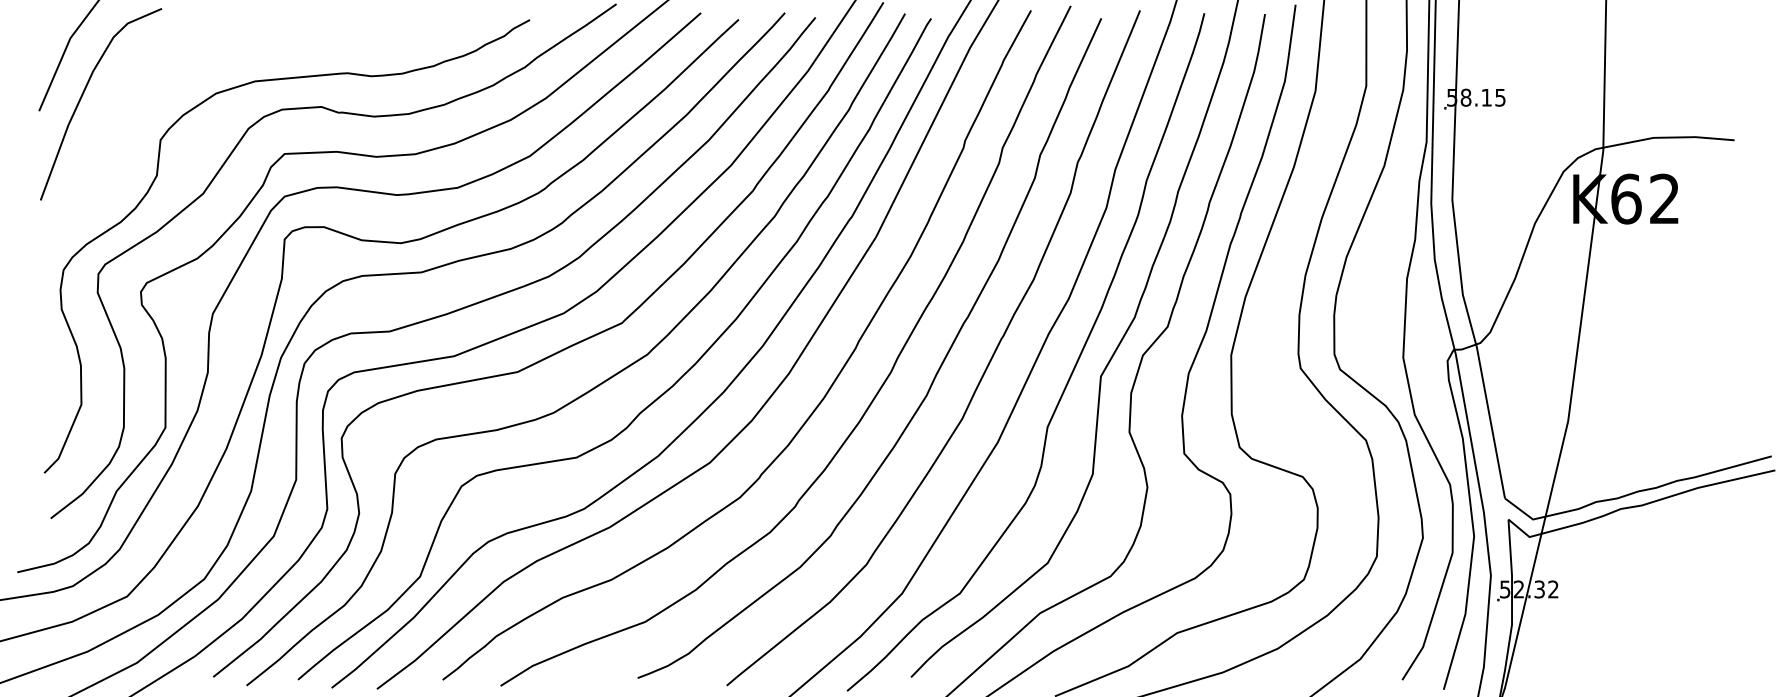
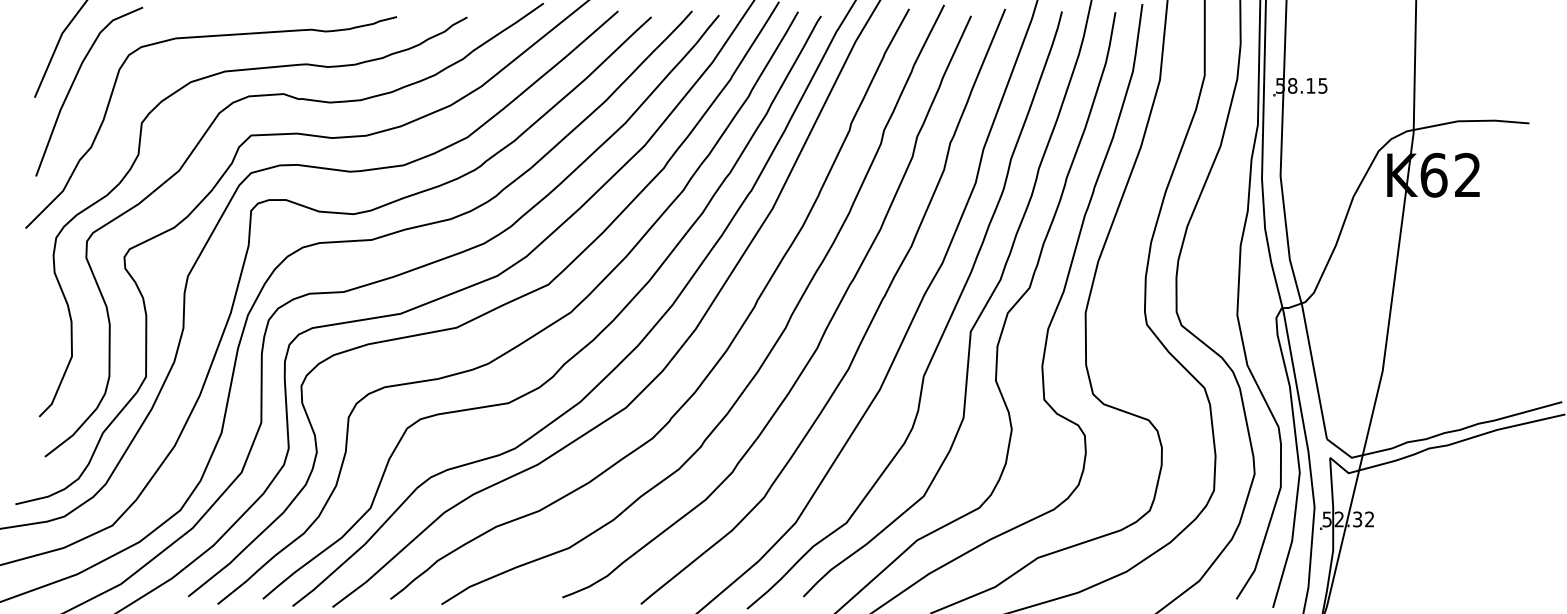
curve: (239, 42) -> (211, 37), added

